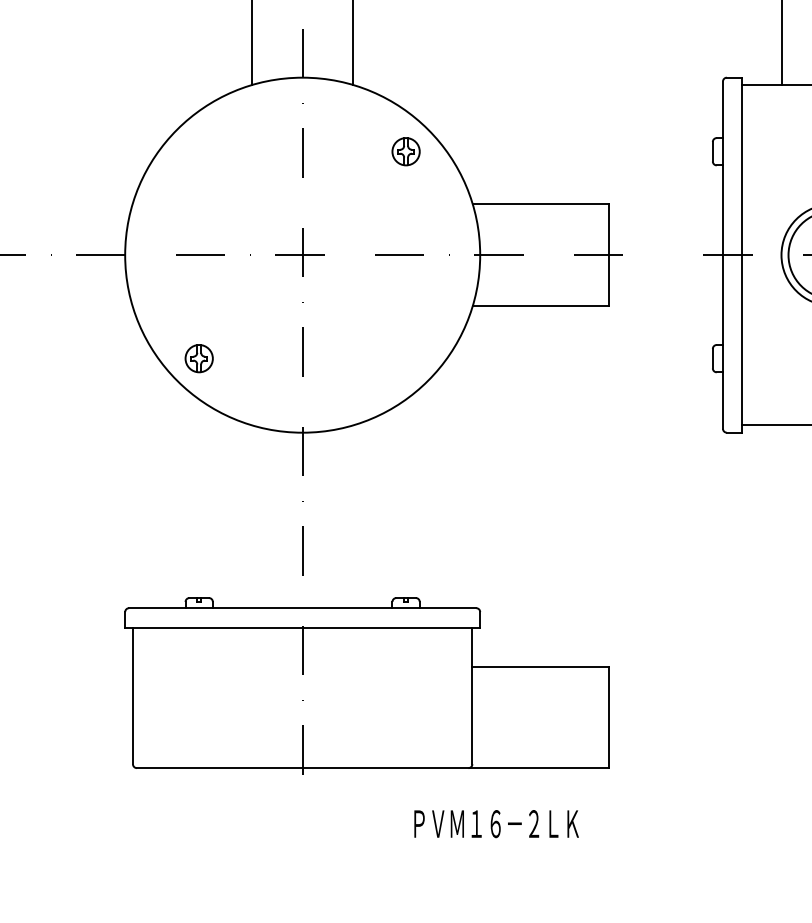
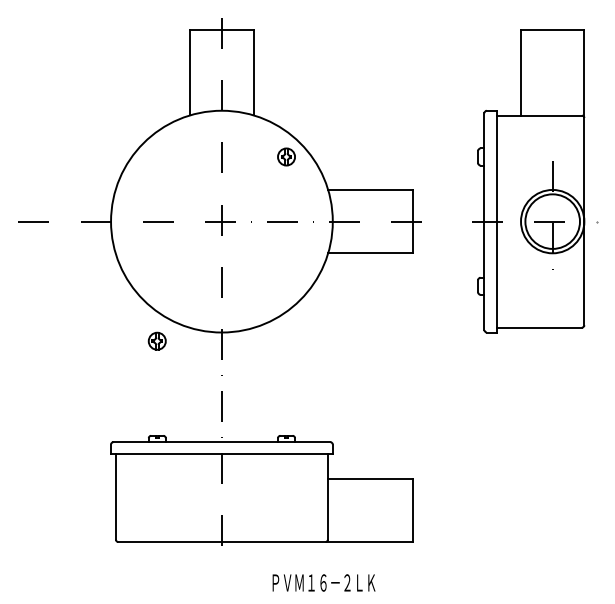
part: (197, 357) -> (156, 340), moved
text: (495, 823) -> (323, 582), moved

